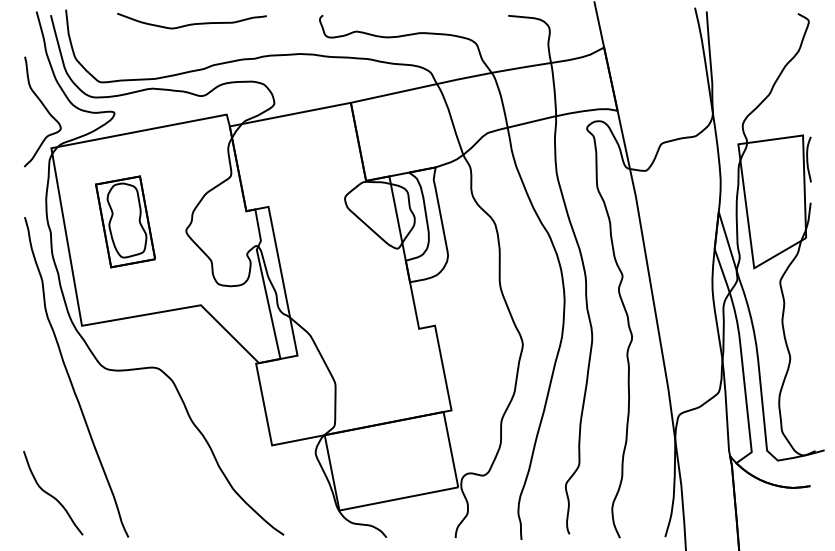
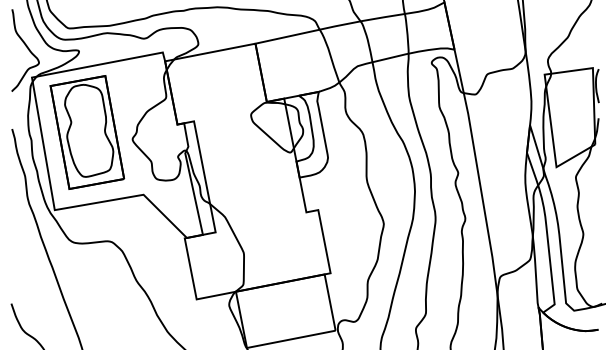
part: (125, 221) -> (87, 132), size x1.67

